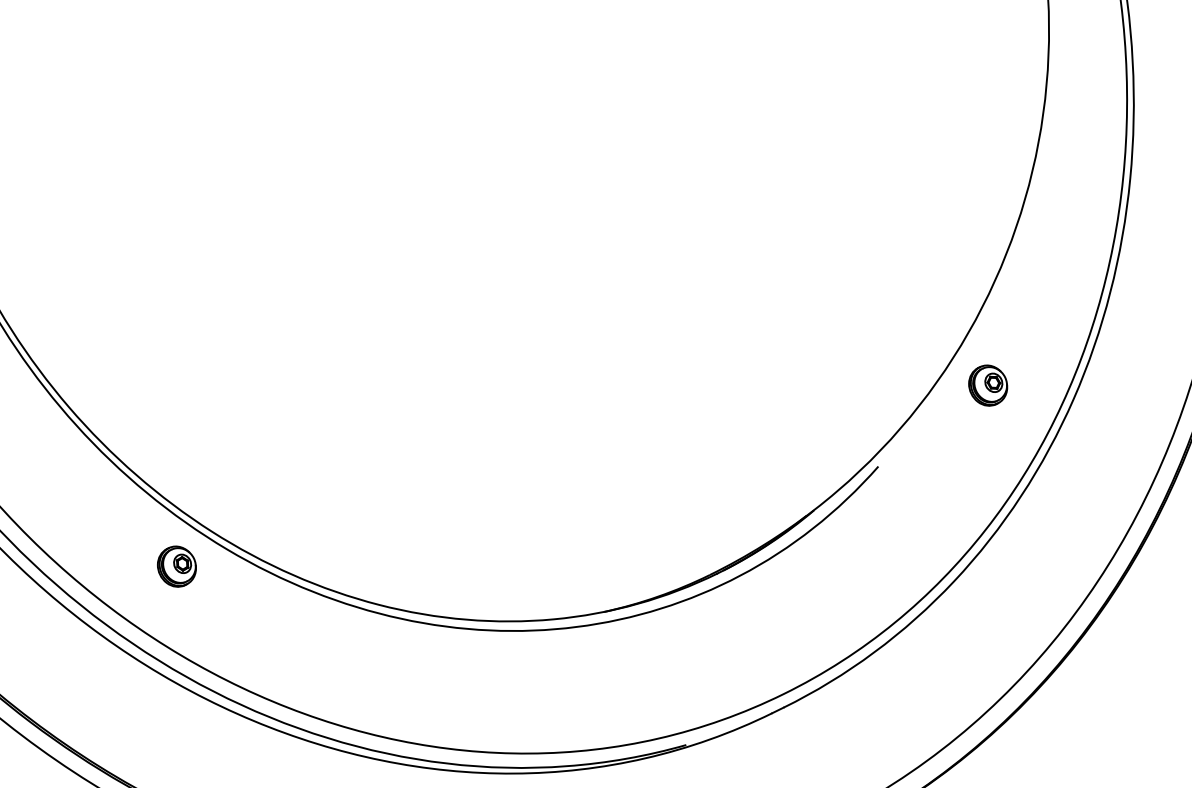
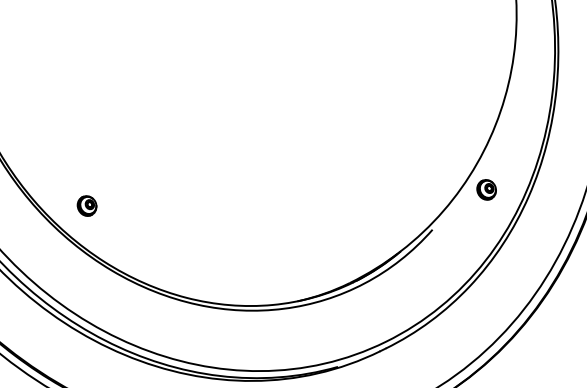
part: (175, 565) -> (86, 205), moved

